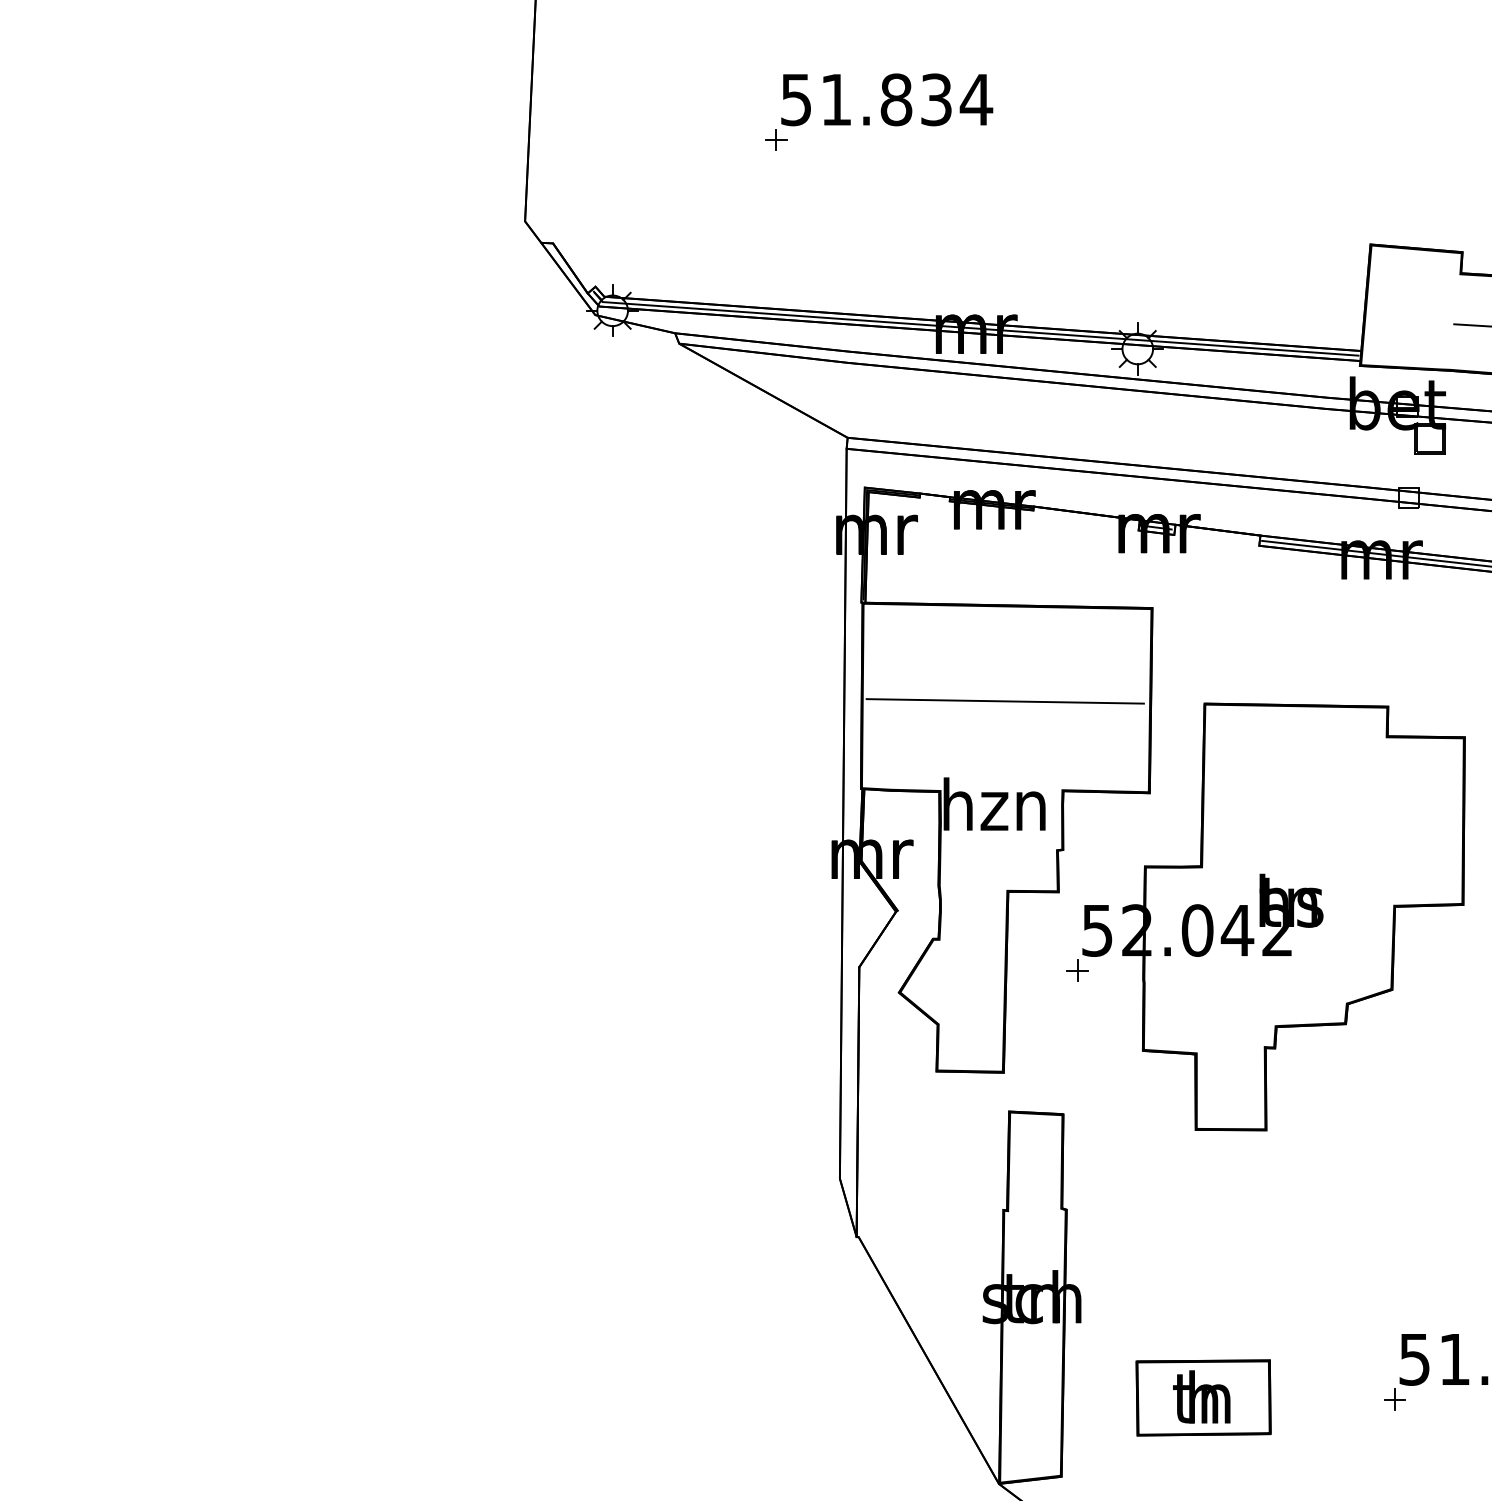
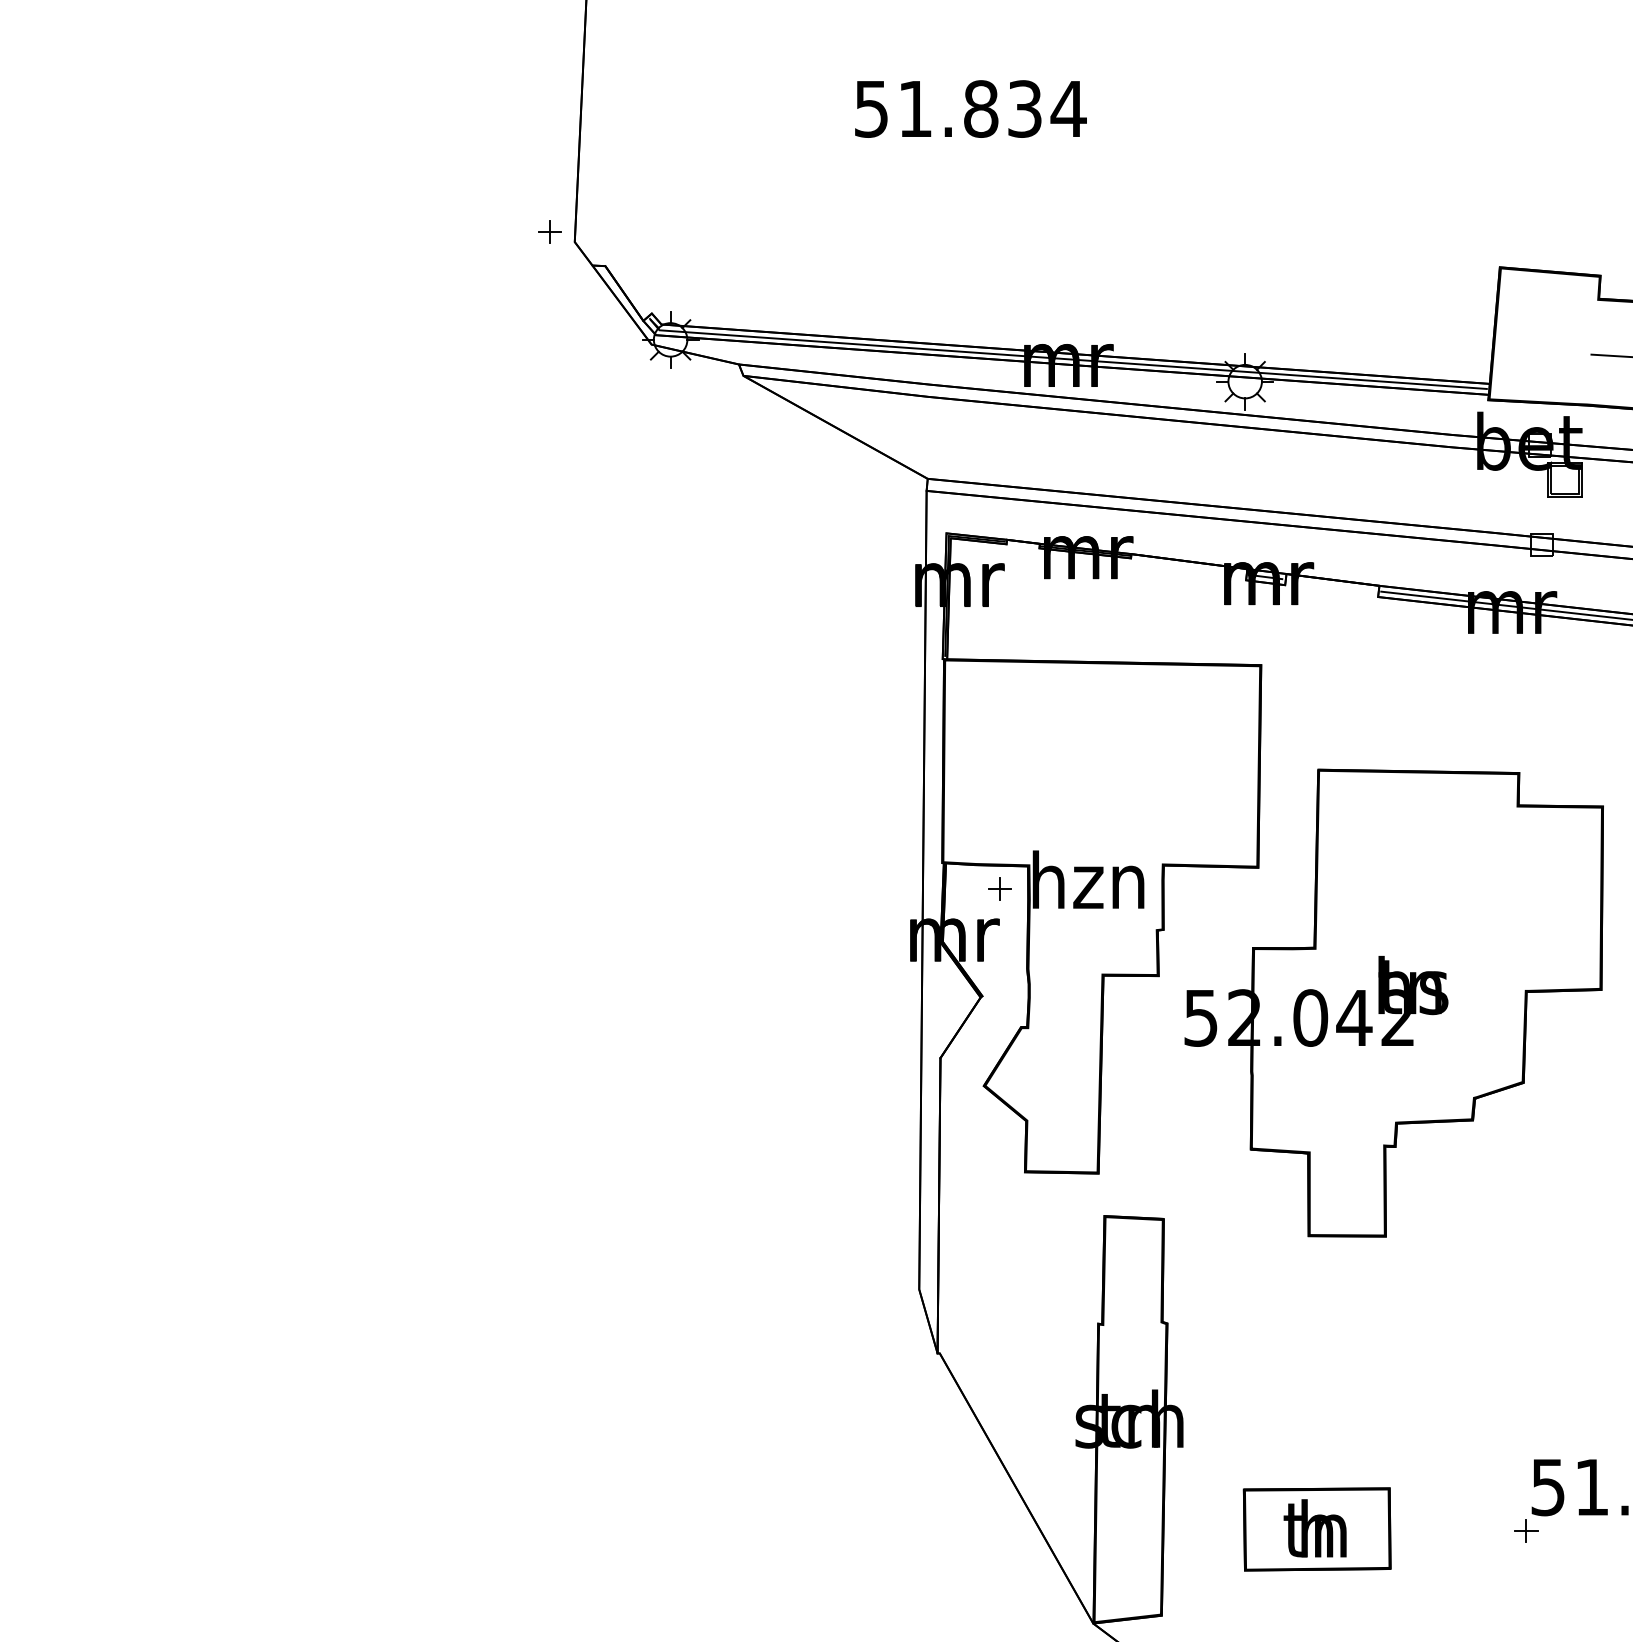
part: (776, 139) -> (549, 231), moved
line: (1004, 700) -> (1099, 766), removed
part: (1076, 970) -> (999, 888), moved

